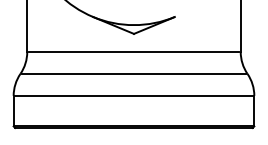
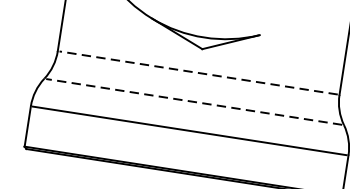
line: (133, 52) -> (197, 73), solid -> dashed
line: (133, 73) -> (193, 101), solid -> dashed

